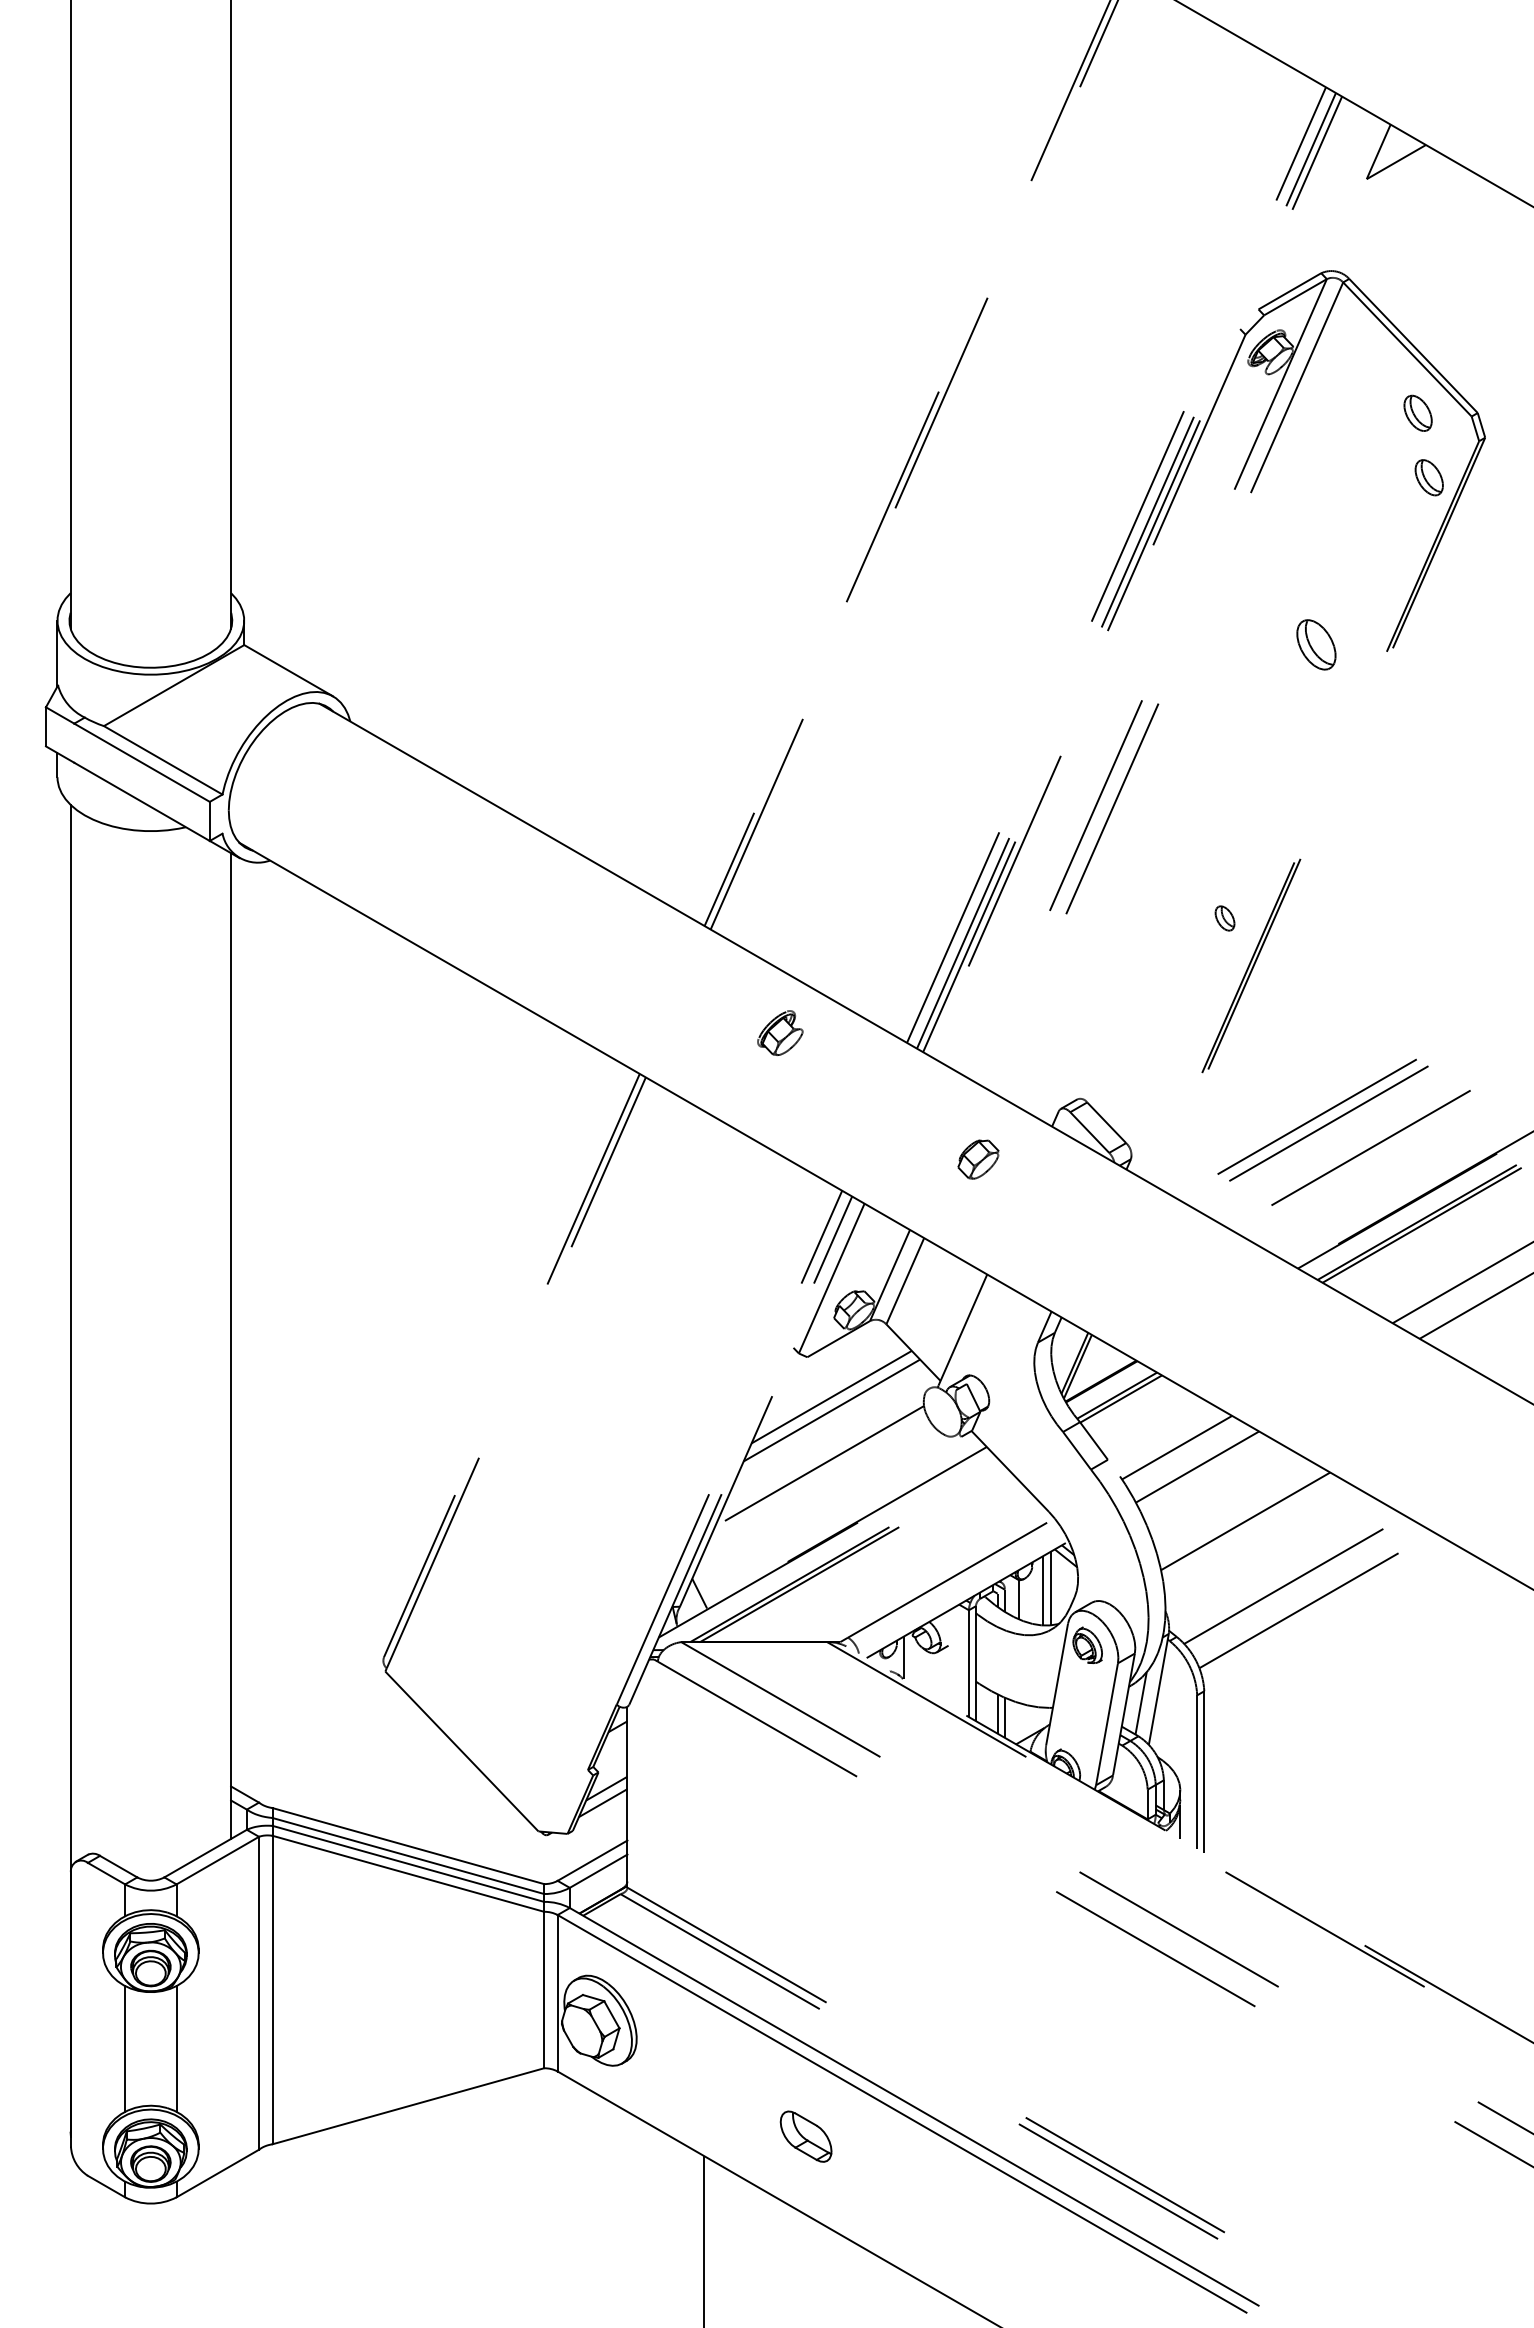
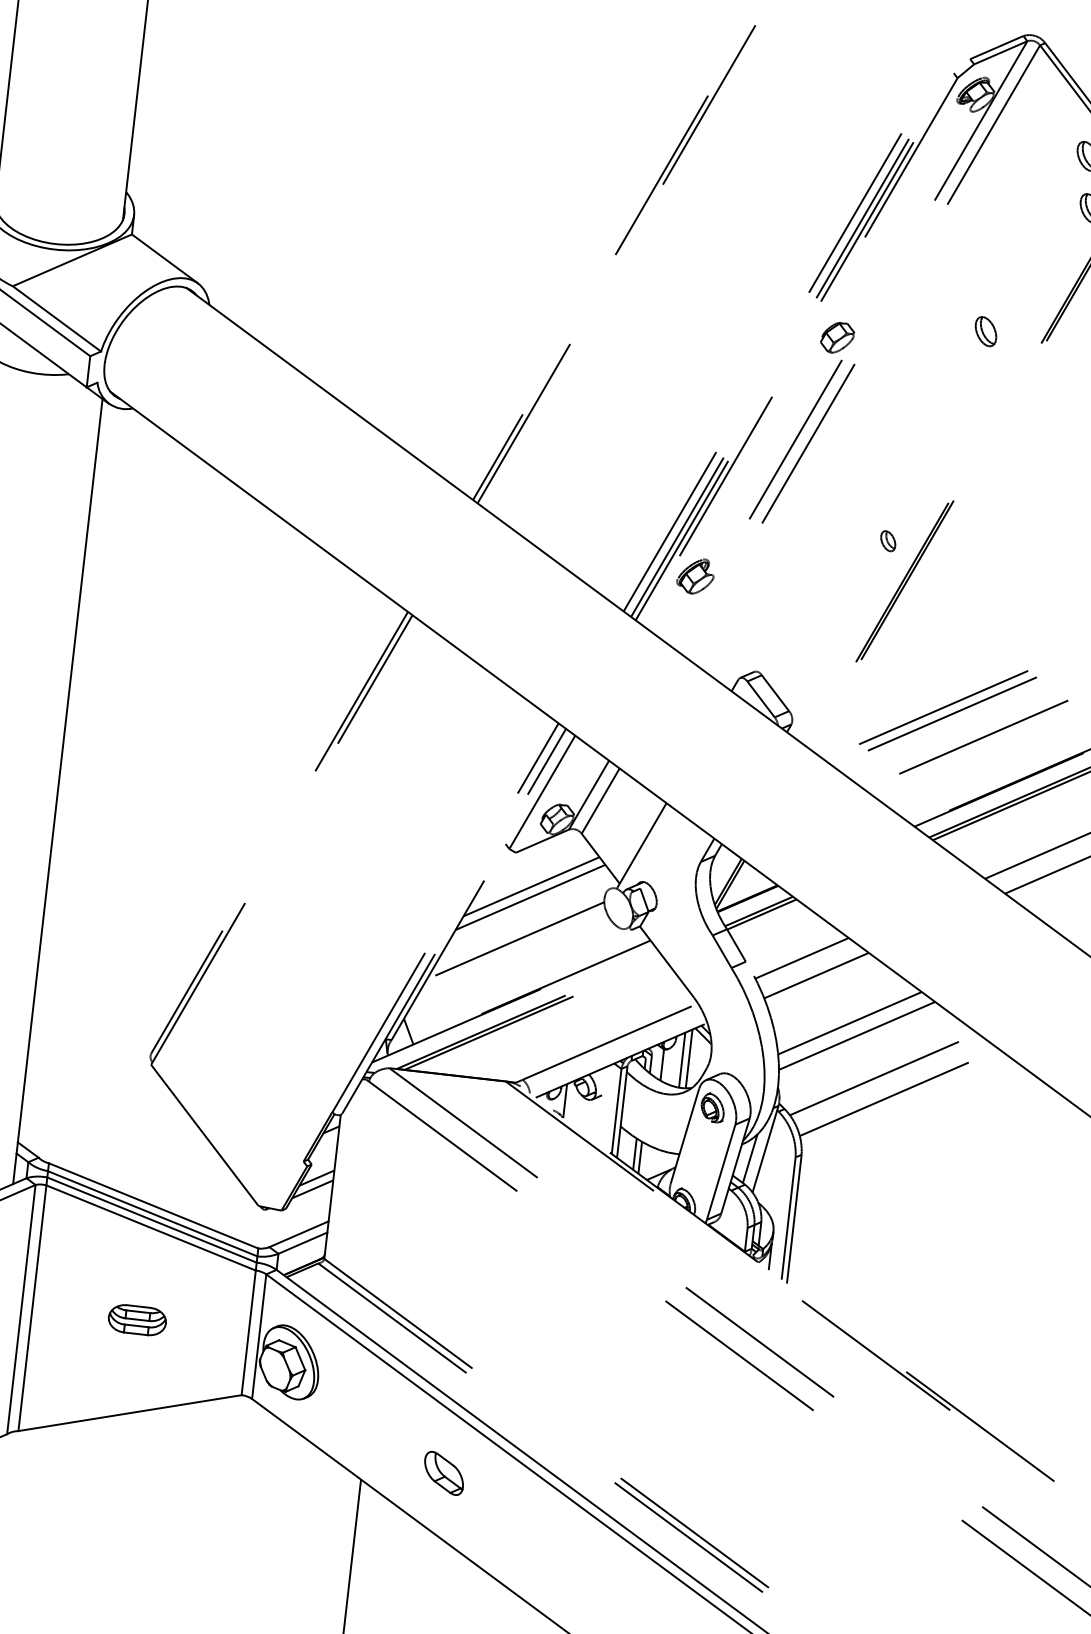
part: (1316, 644) -> (985, 331), size x0.71
part: (780, 1032) -> (695, 575), moved
part: (978, 1159) -> (837, 337), moved
line: (1256, 1535) -> (857, 1035), added
part: (404, 1989) -> (137, 1319), added

